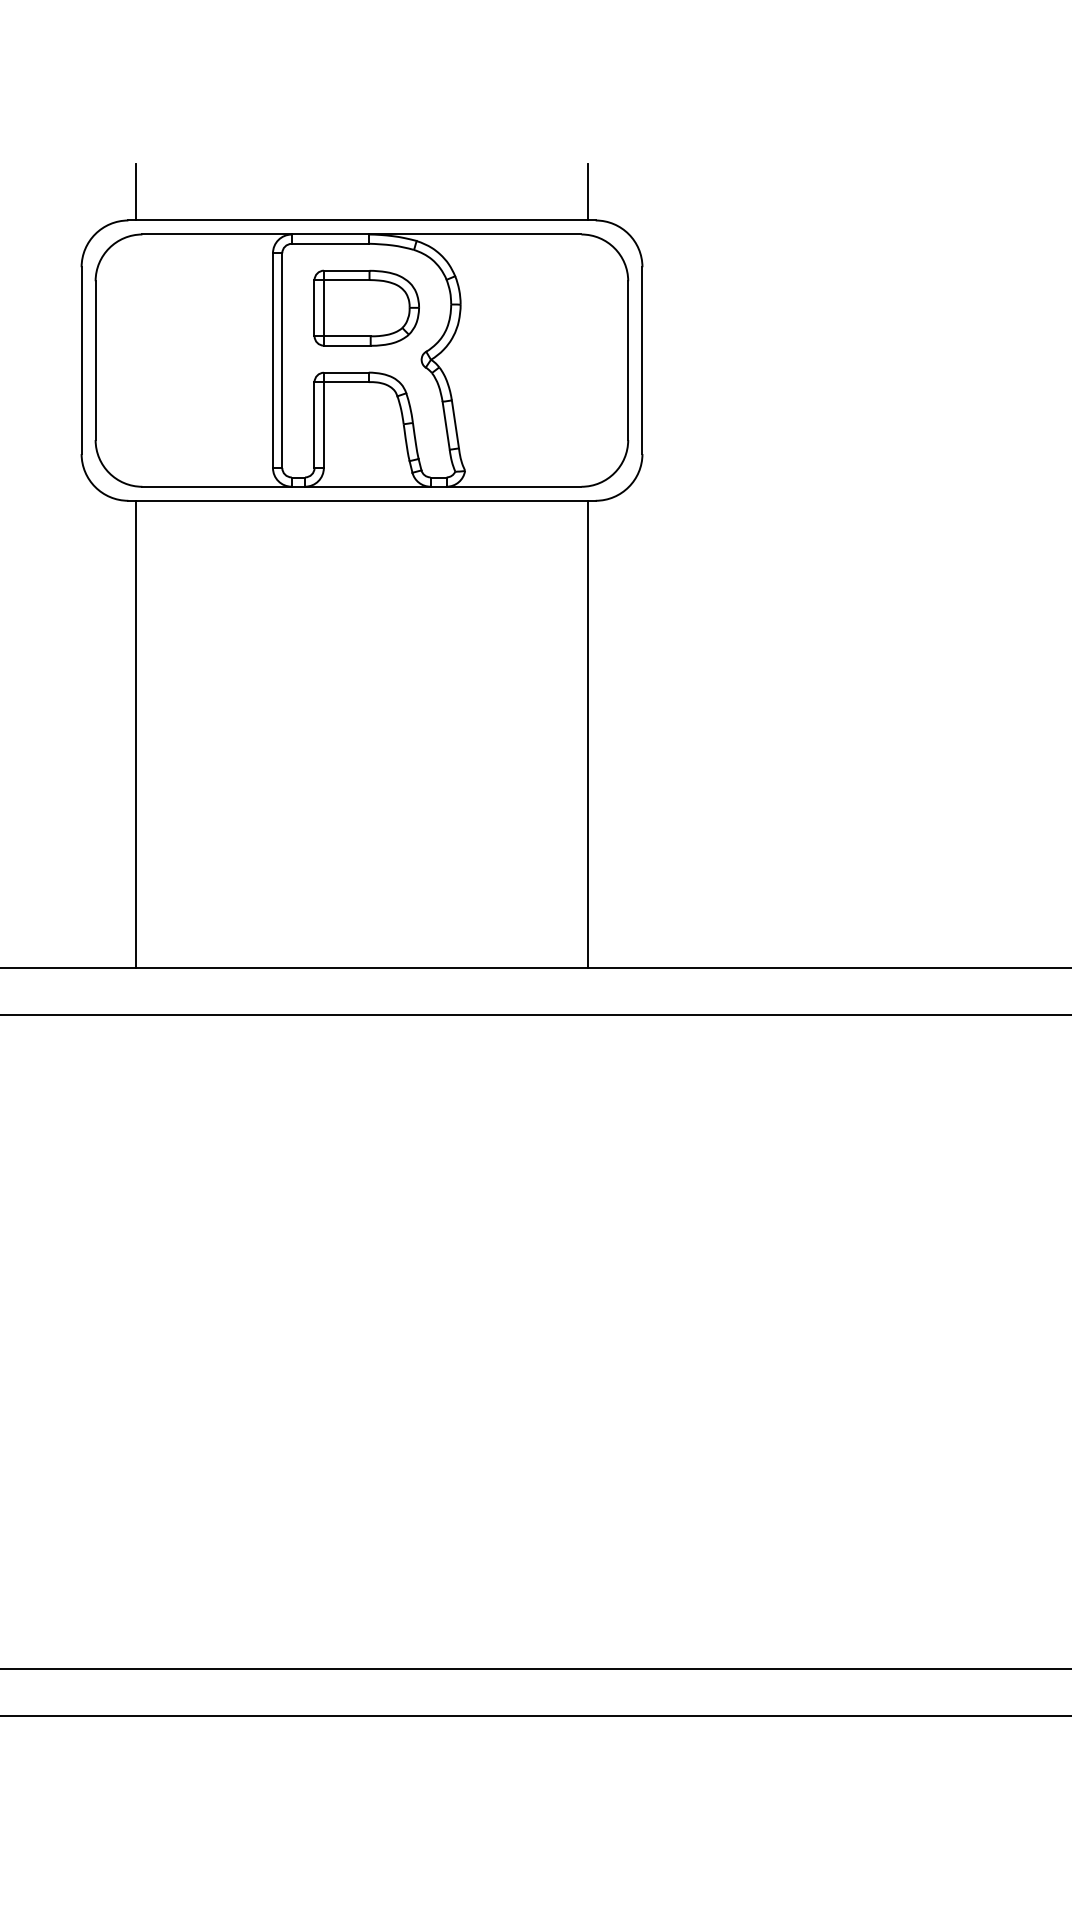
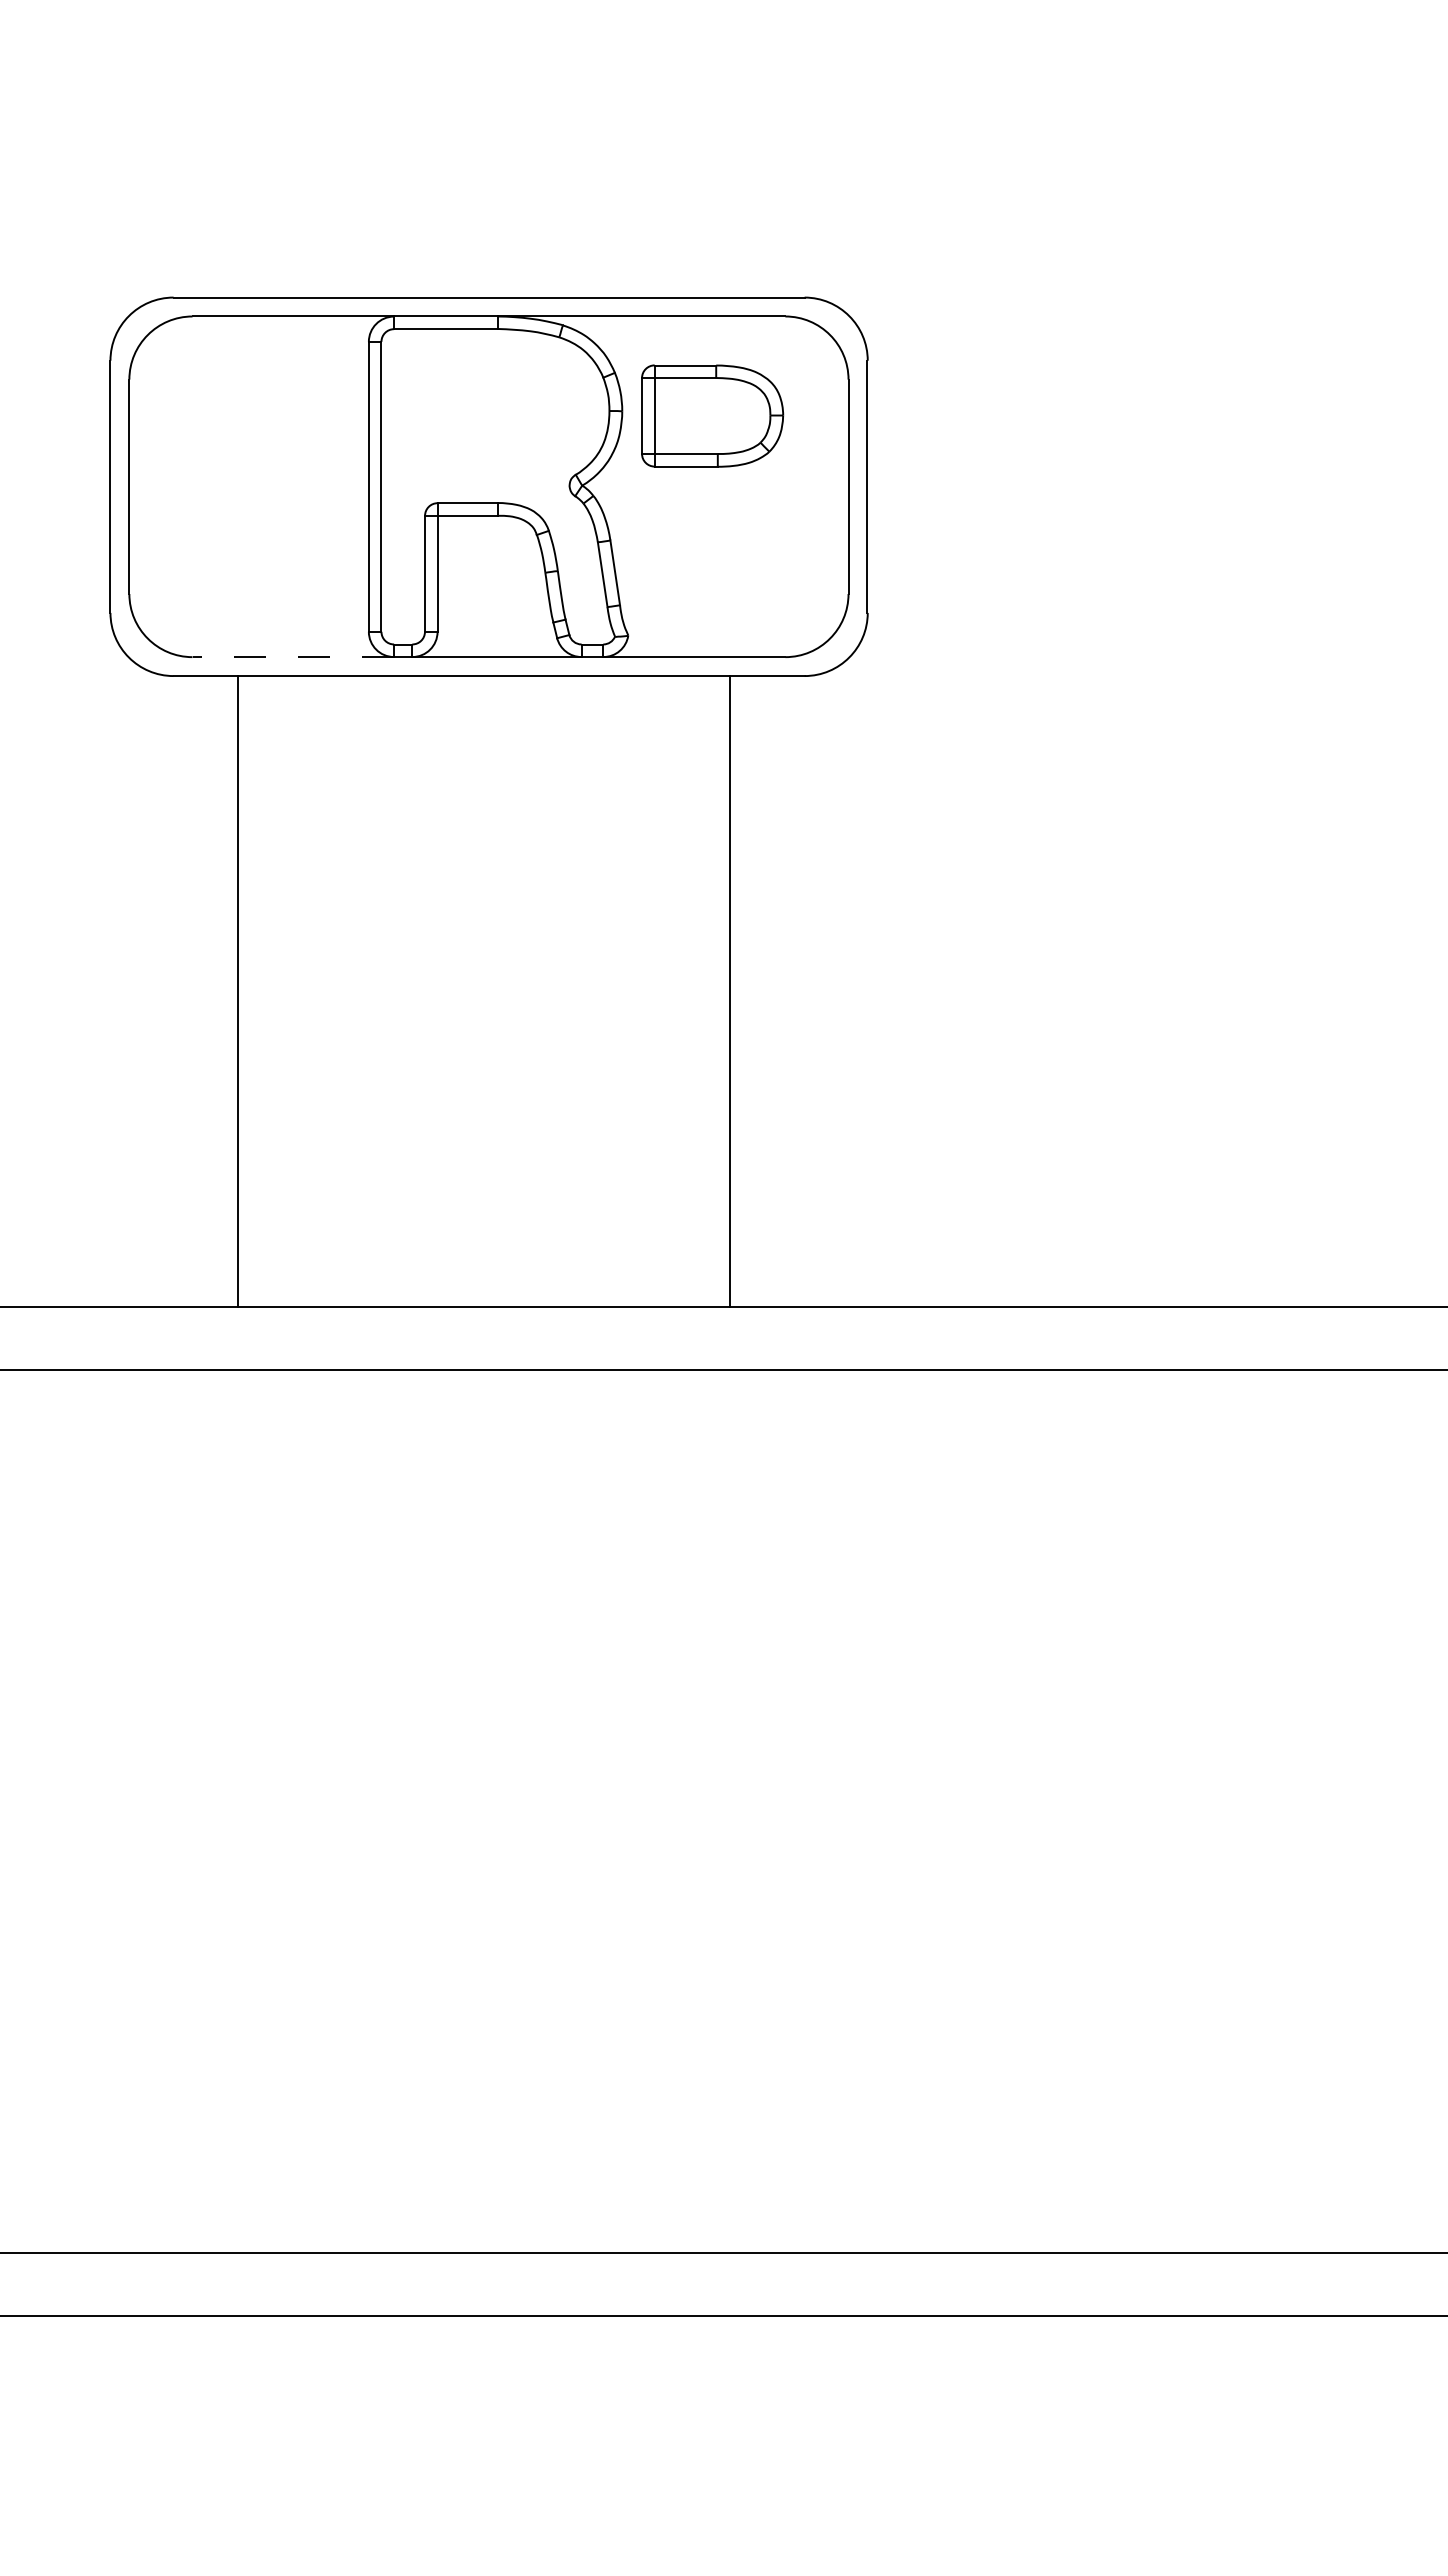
line: (136, 192) -> (184, 259), removed
line: (587, 192) -> (793, 259), removed
part: (366, 307) -> (712, 415), moved
line: (217, 487) -> (293, 657), solid -> dashed
line: (136, 734) -> (237, 991), moved
line: (587, 734) -> (729, 991), moved

